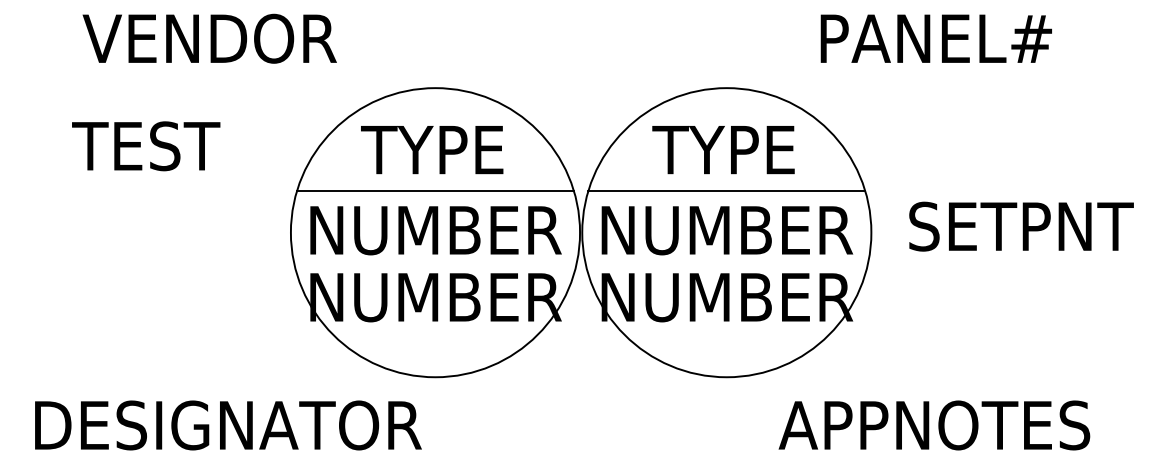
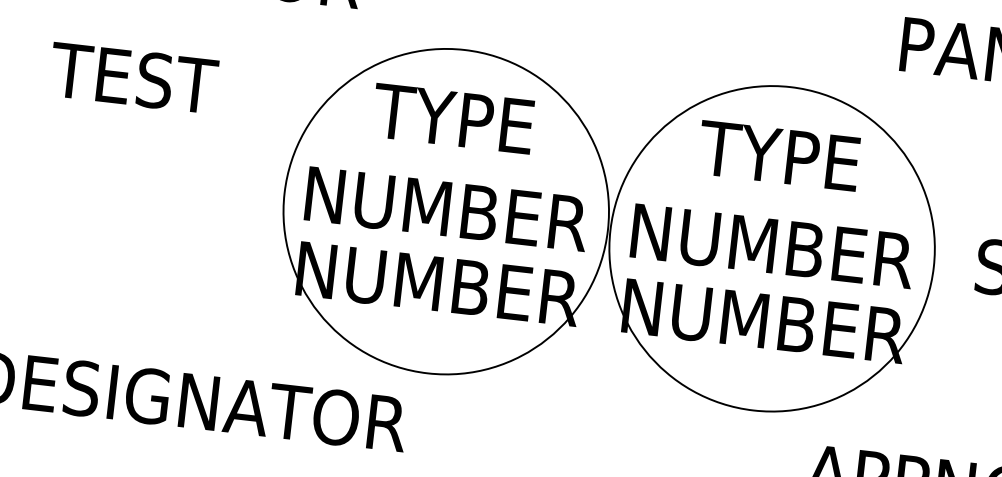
line: (434, 191) -> (450, 165), removed
line: (726, 191) -> (777, 202), removed

